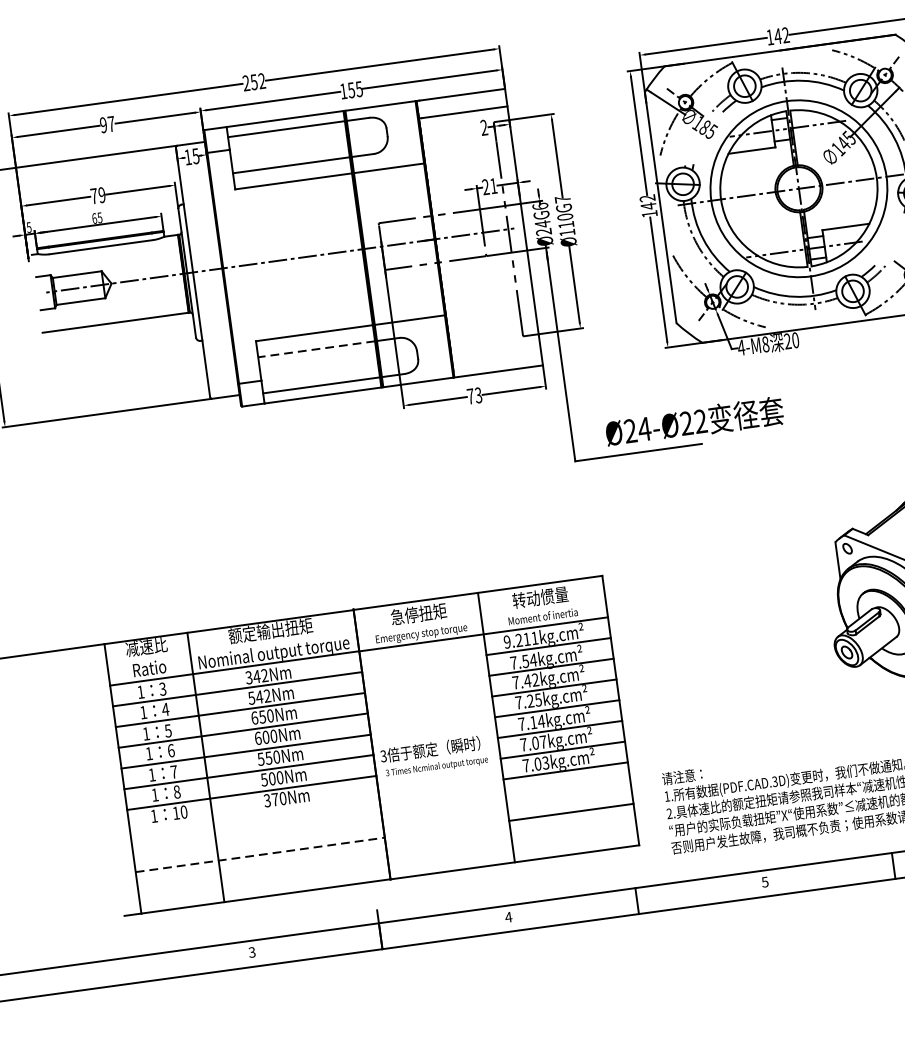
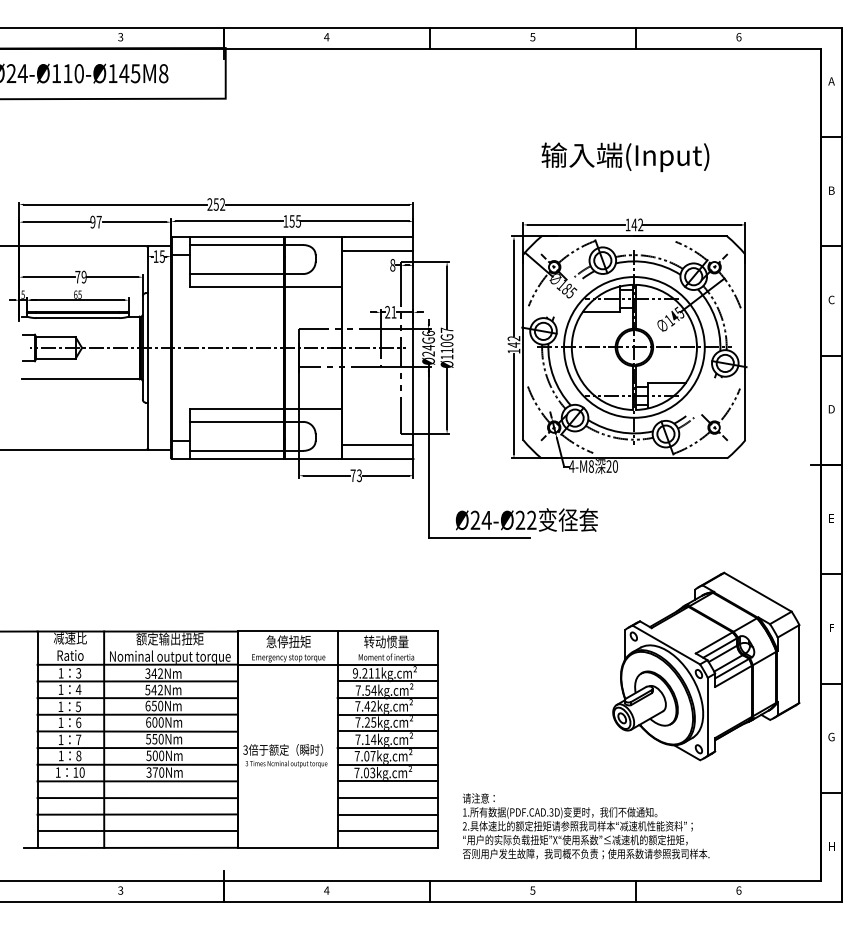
text: (483, 128) -> (392, 265), 2 -> 8
line: (316, 348) -> (236, 421), dashed -> solid
line: (495, 353) -> (377, 444), added
line: (568, 791) -> (387, 797), added
line: (254, 813) -> (137, 781), added
line: (574, 833) -> (387, 831), added
line: (257, 834) -> (137, 798), added
line: (261, 854) -> (138, 814), dashed -> solid
line: (262, 876) -> (137, 831), added

